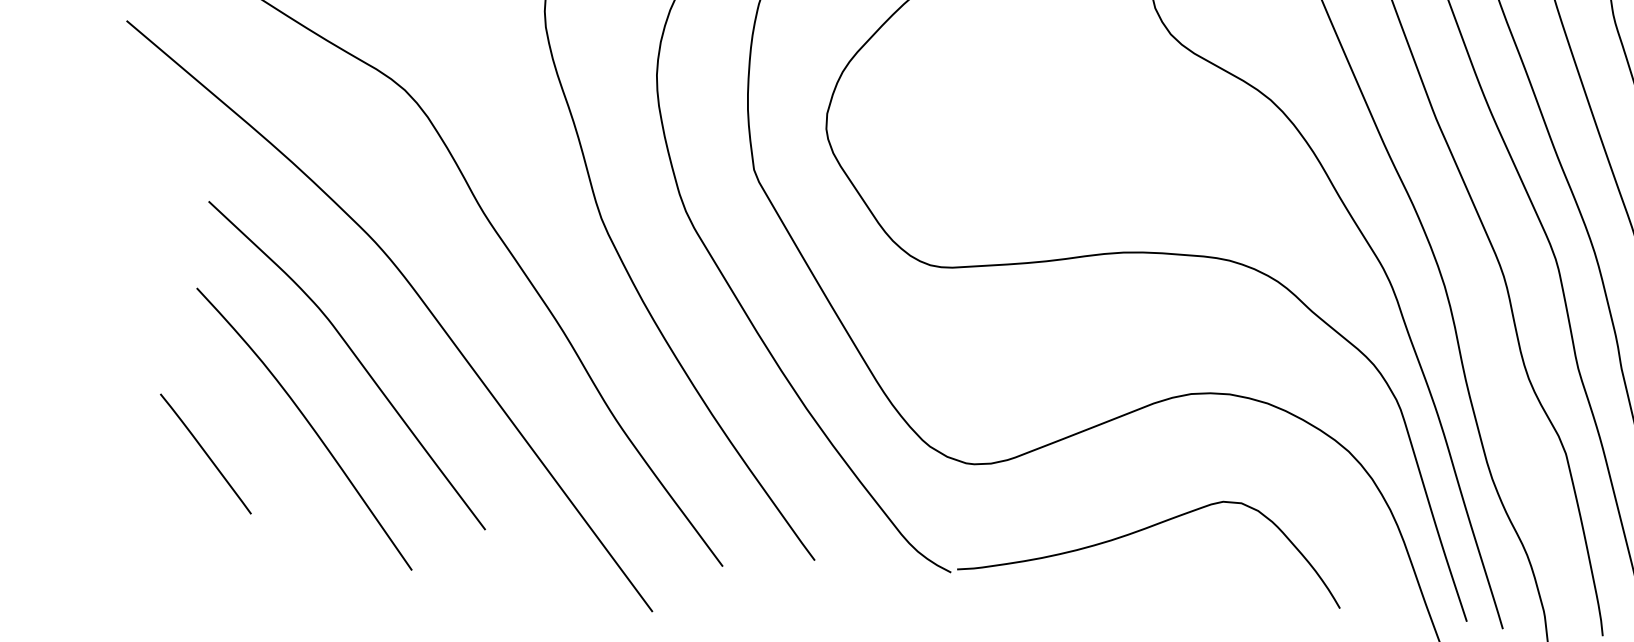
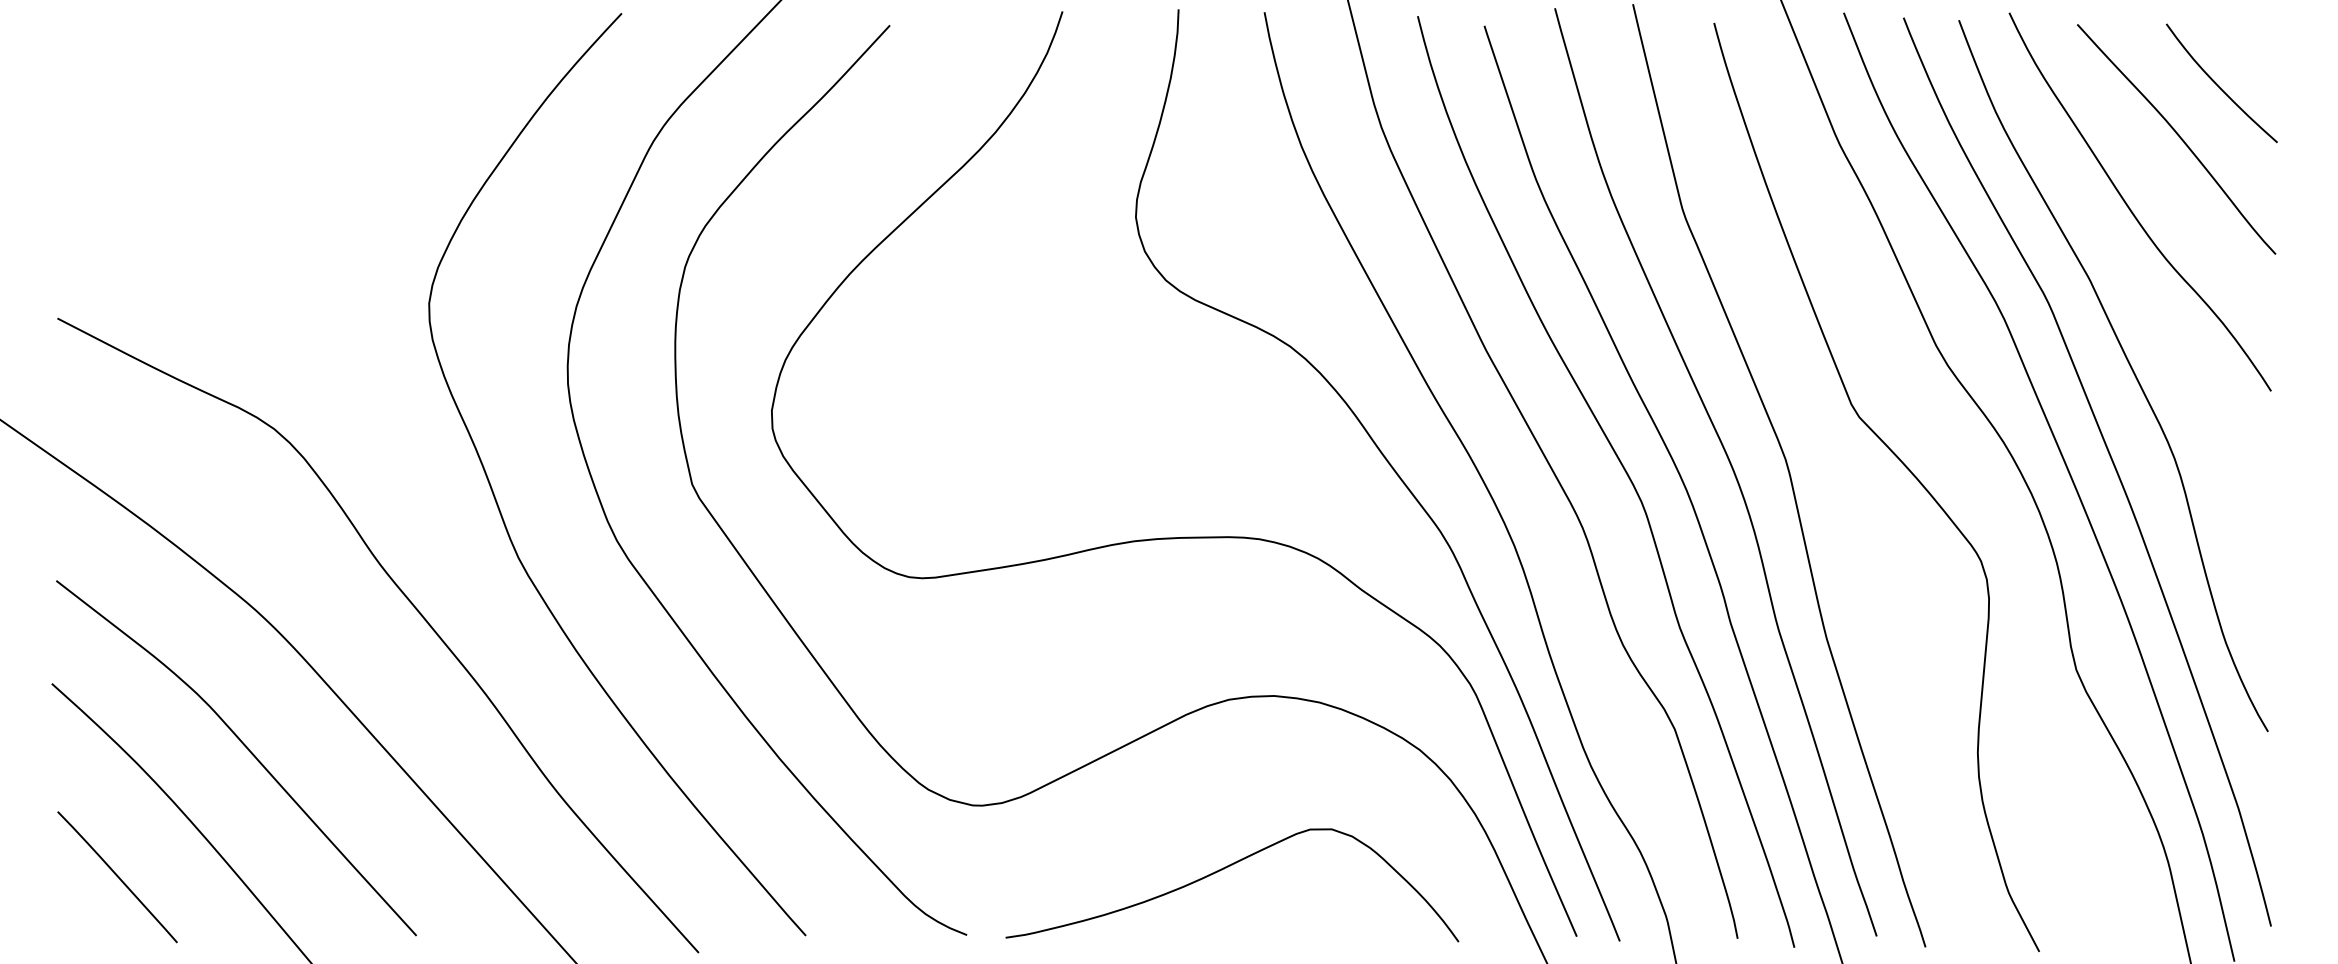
curve: (205, 454) -> (117, 877), moved
curve: (1147, 528) -> (1224, 869), moved

